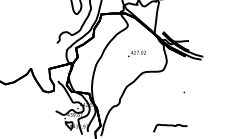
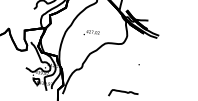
text: (136, 53) -> (91, 32), moved

